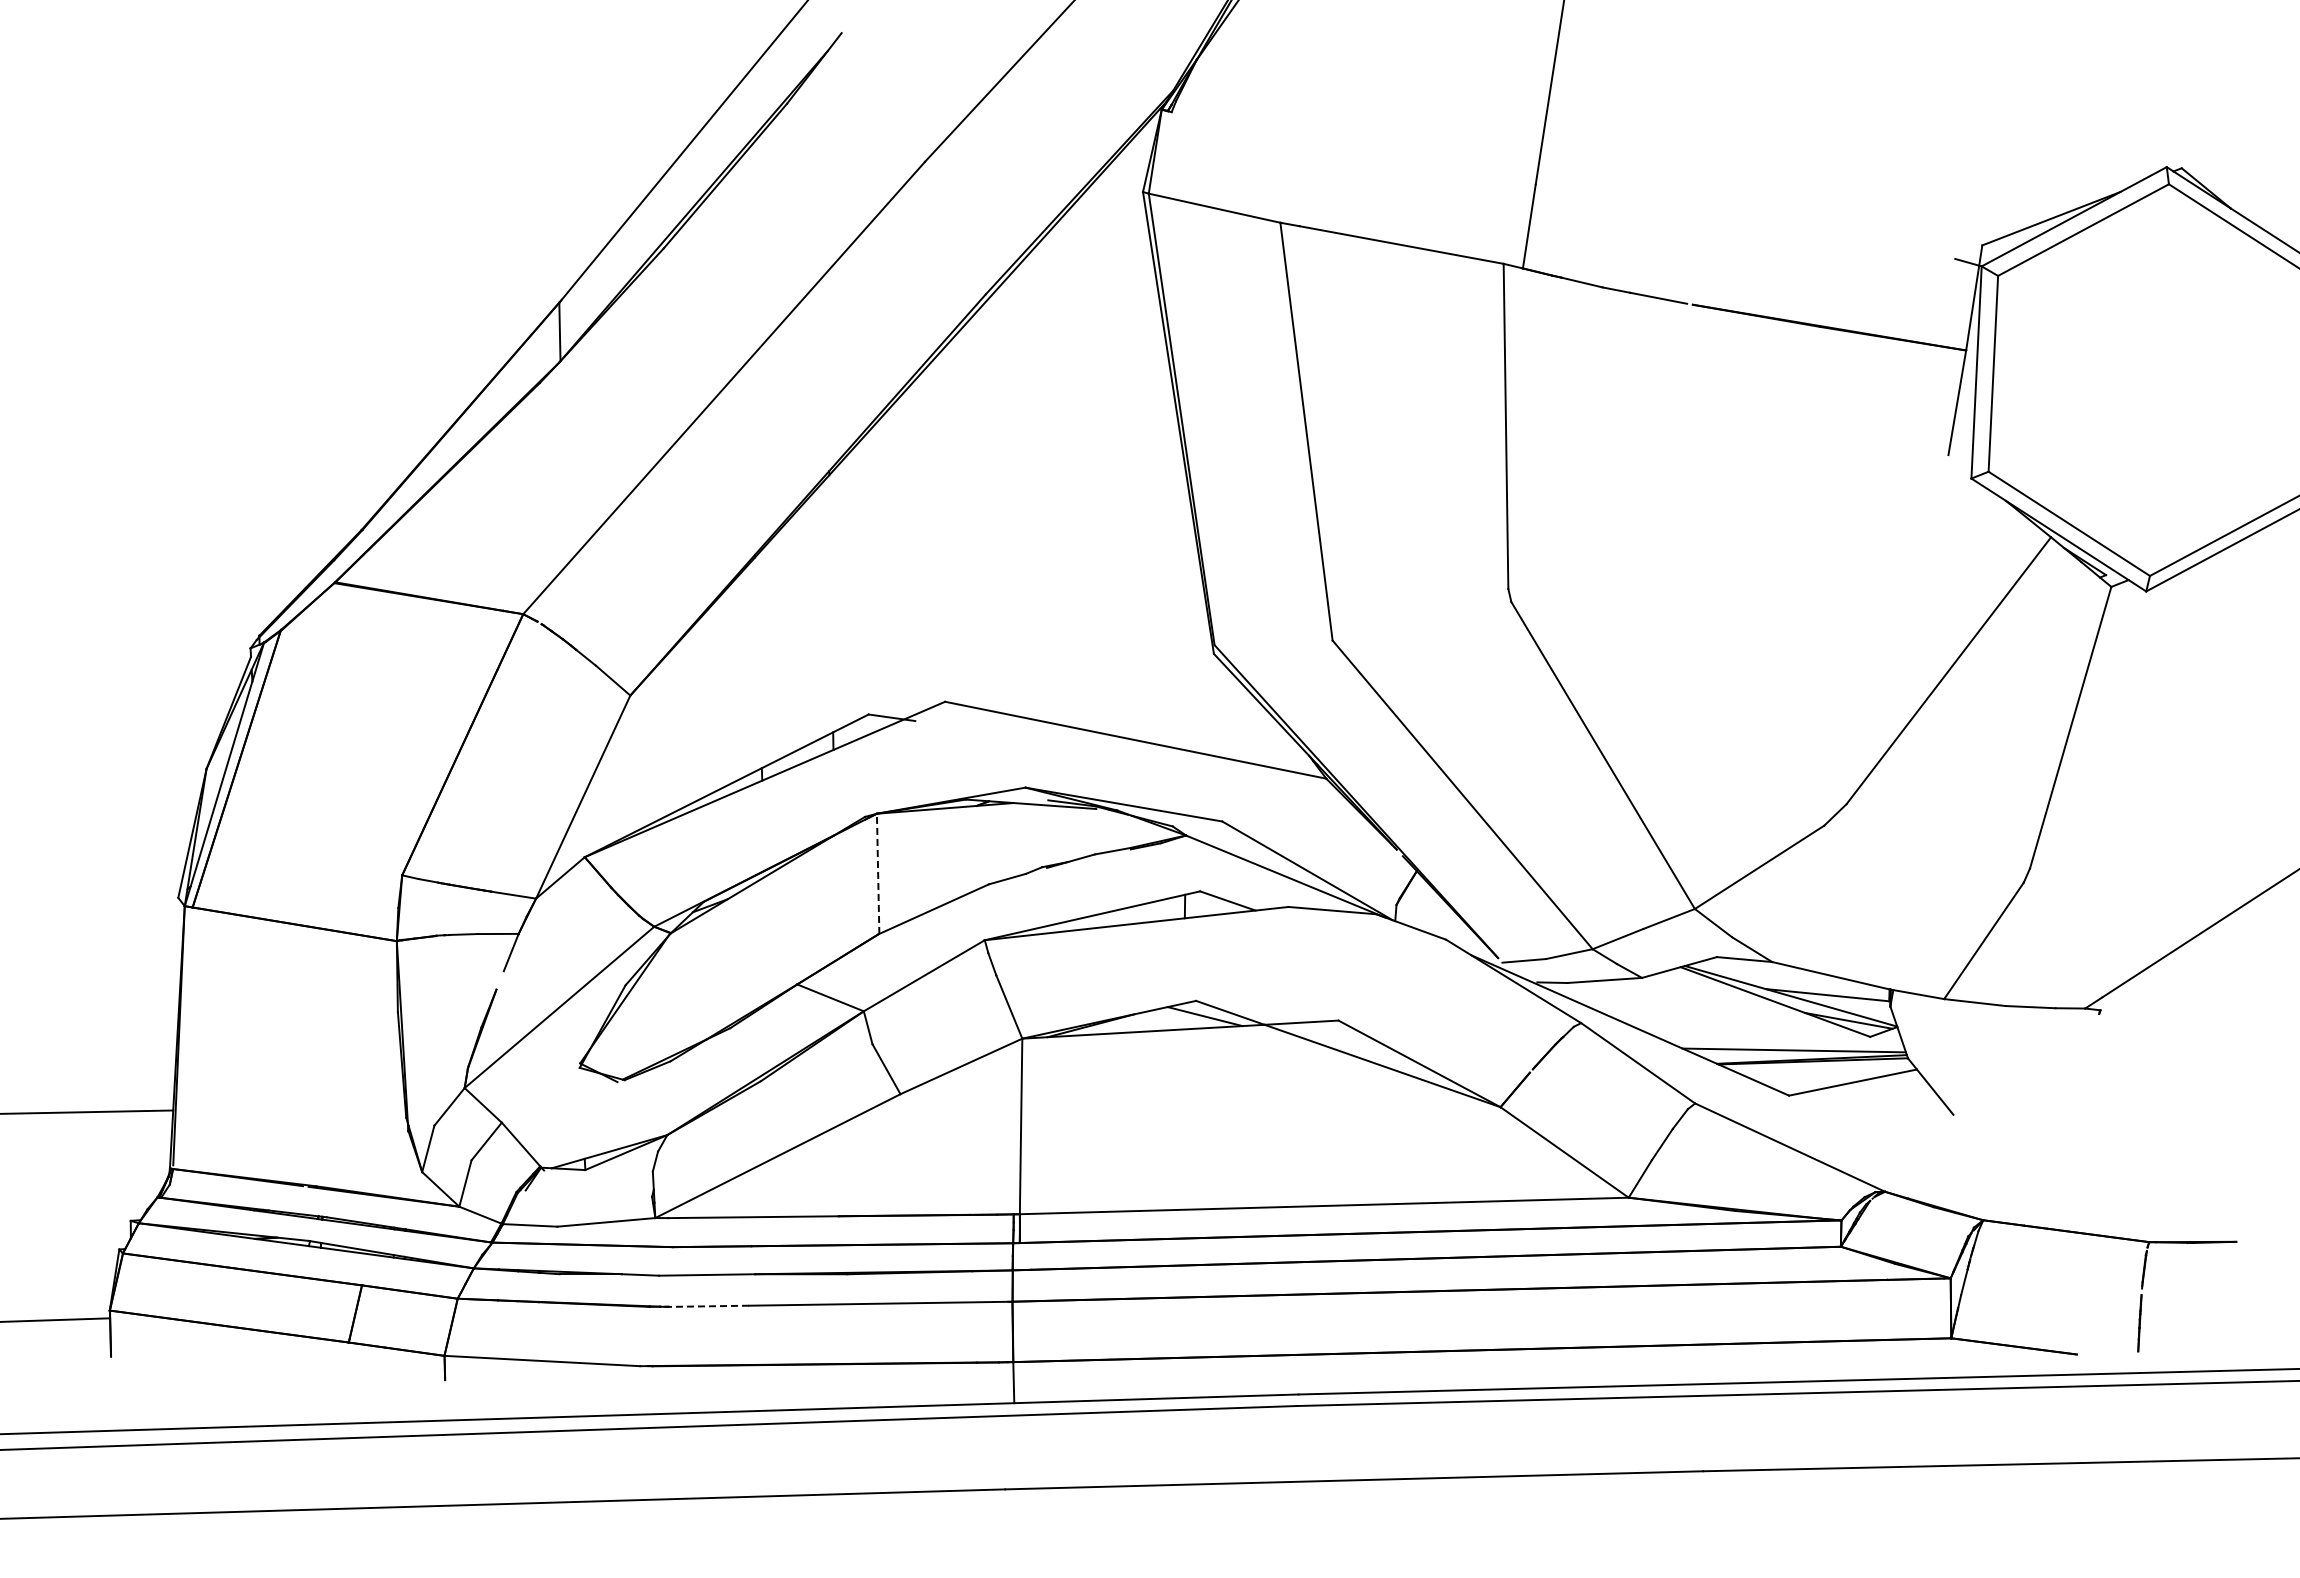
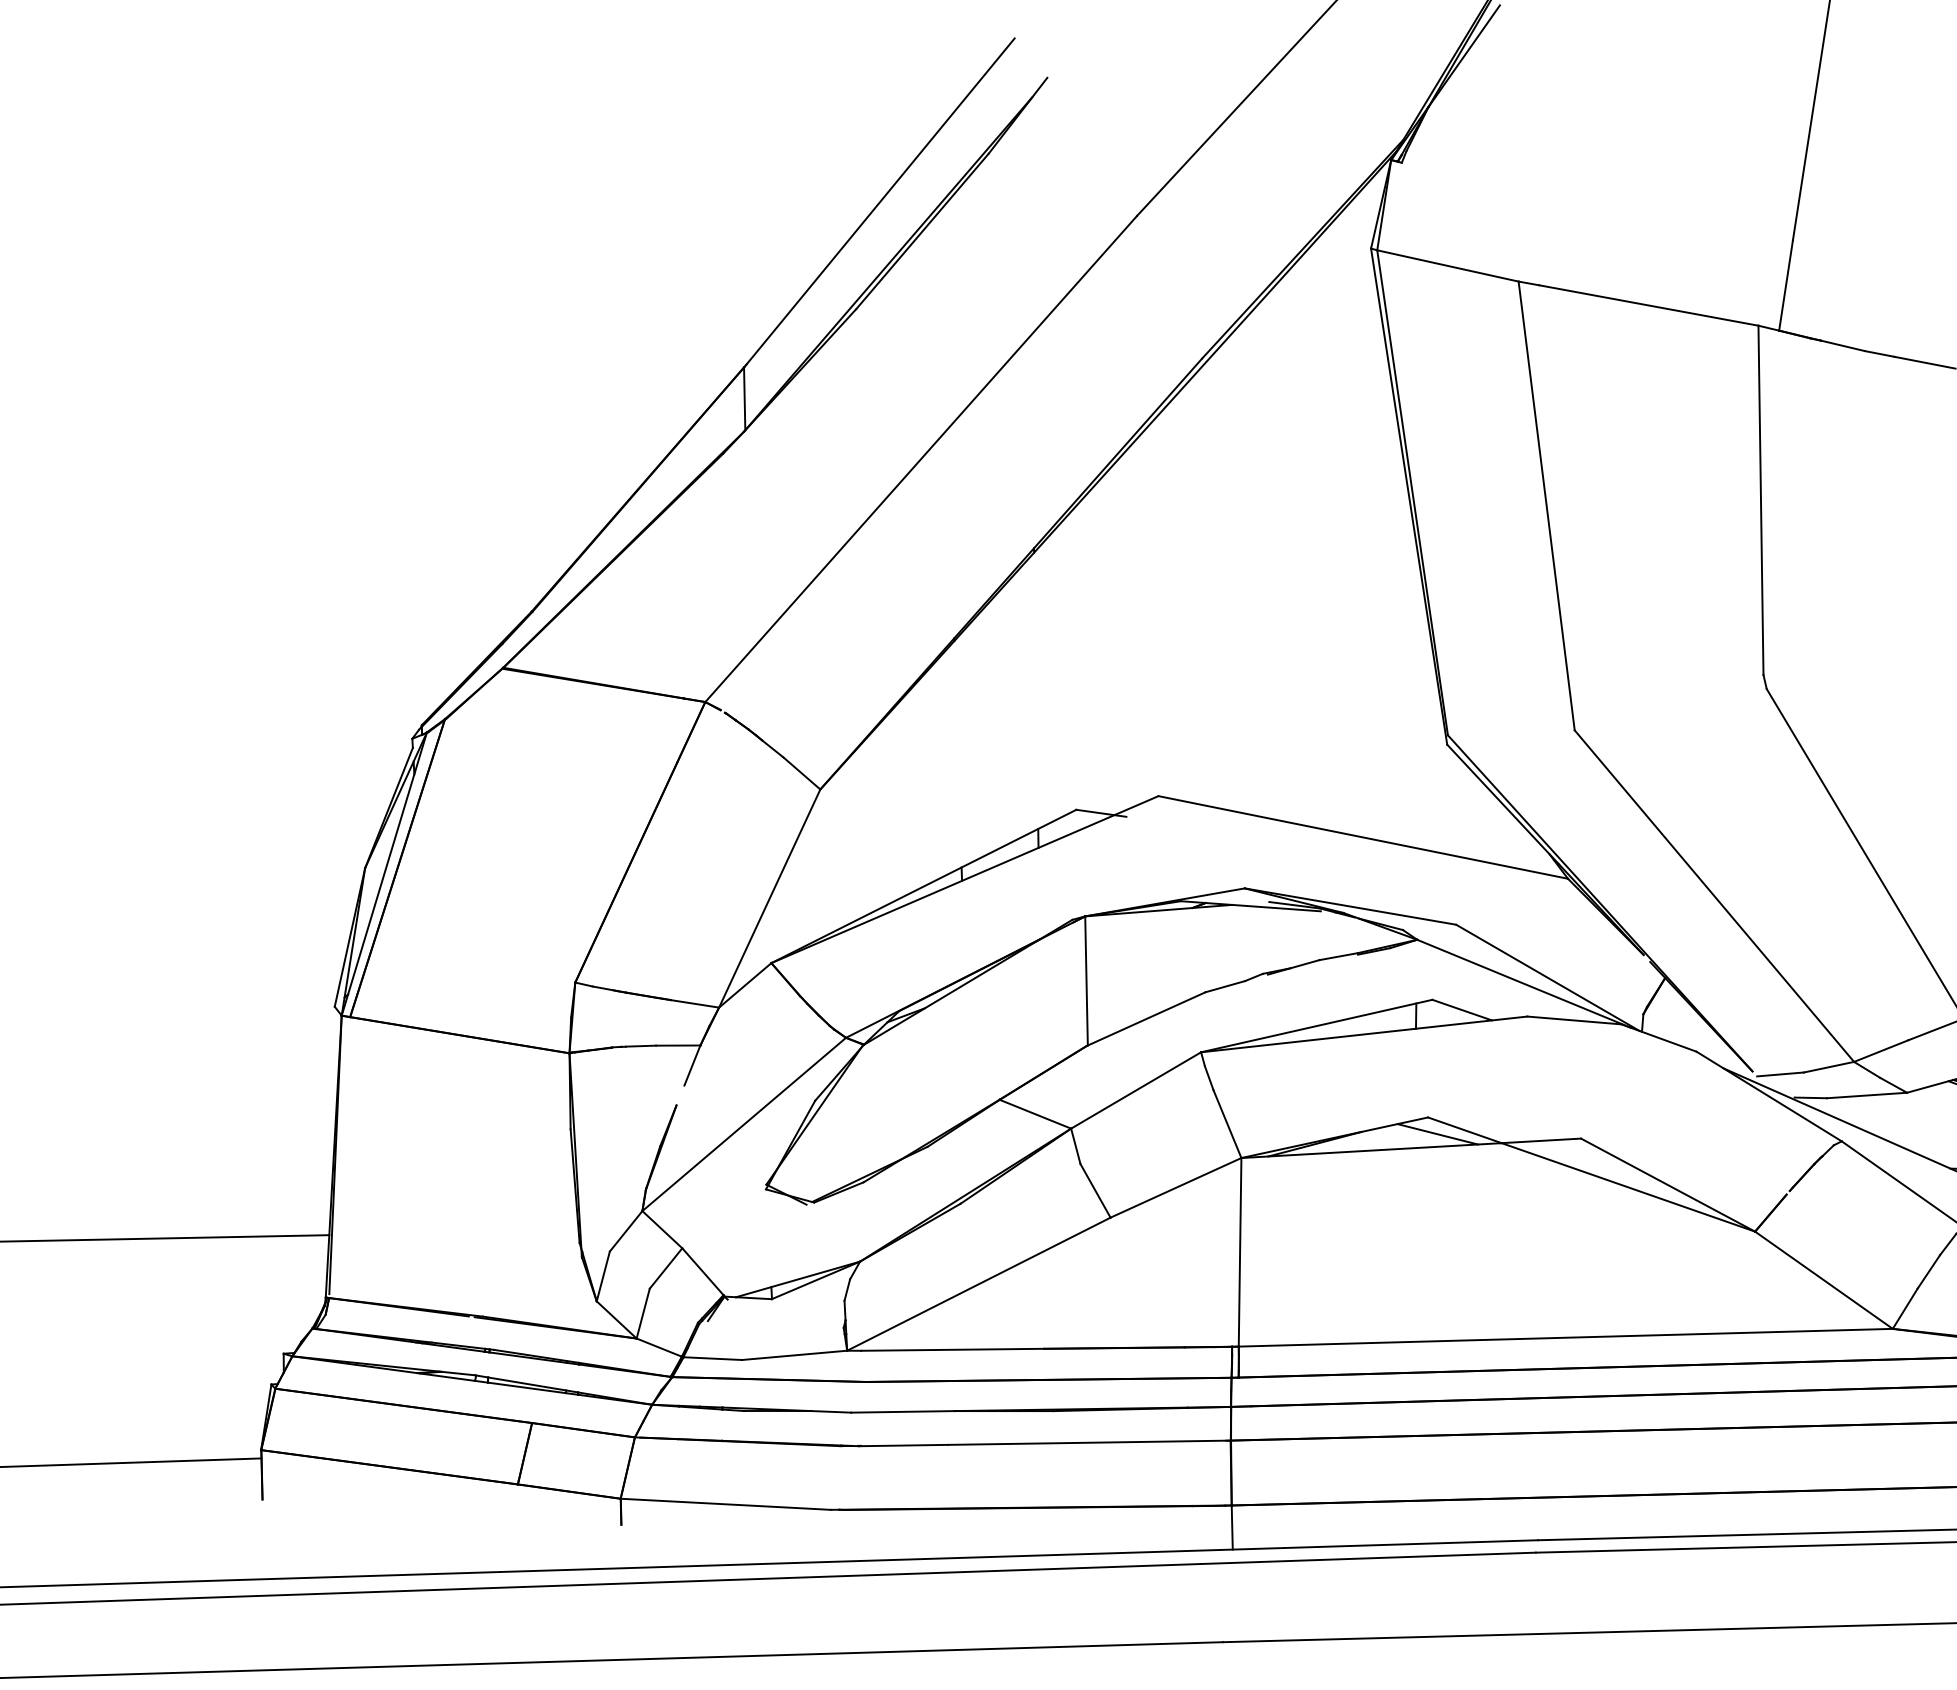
line: (878, 873) -> (1086, 980), dashed -> solid
line: (707, 1306) -> (903, 1445), dashed -> solid

